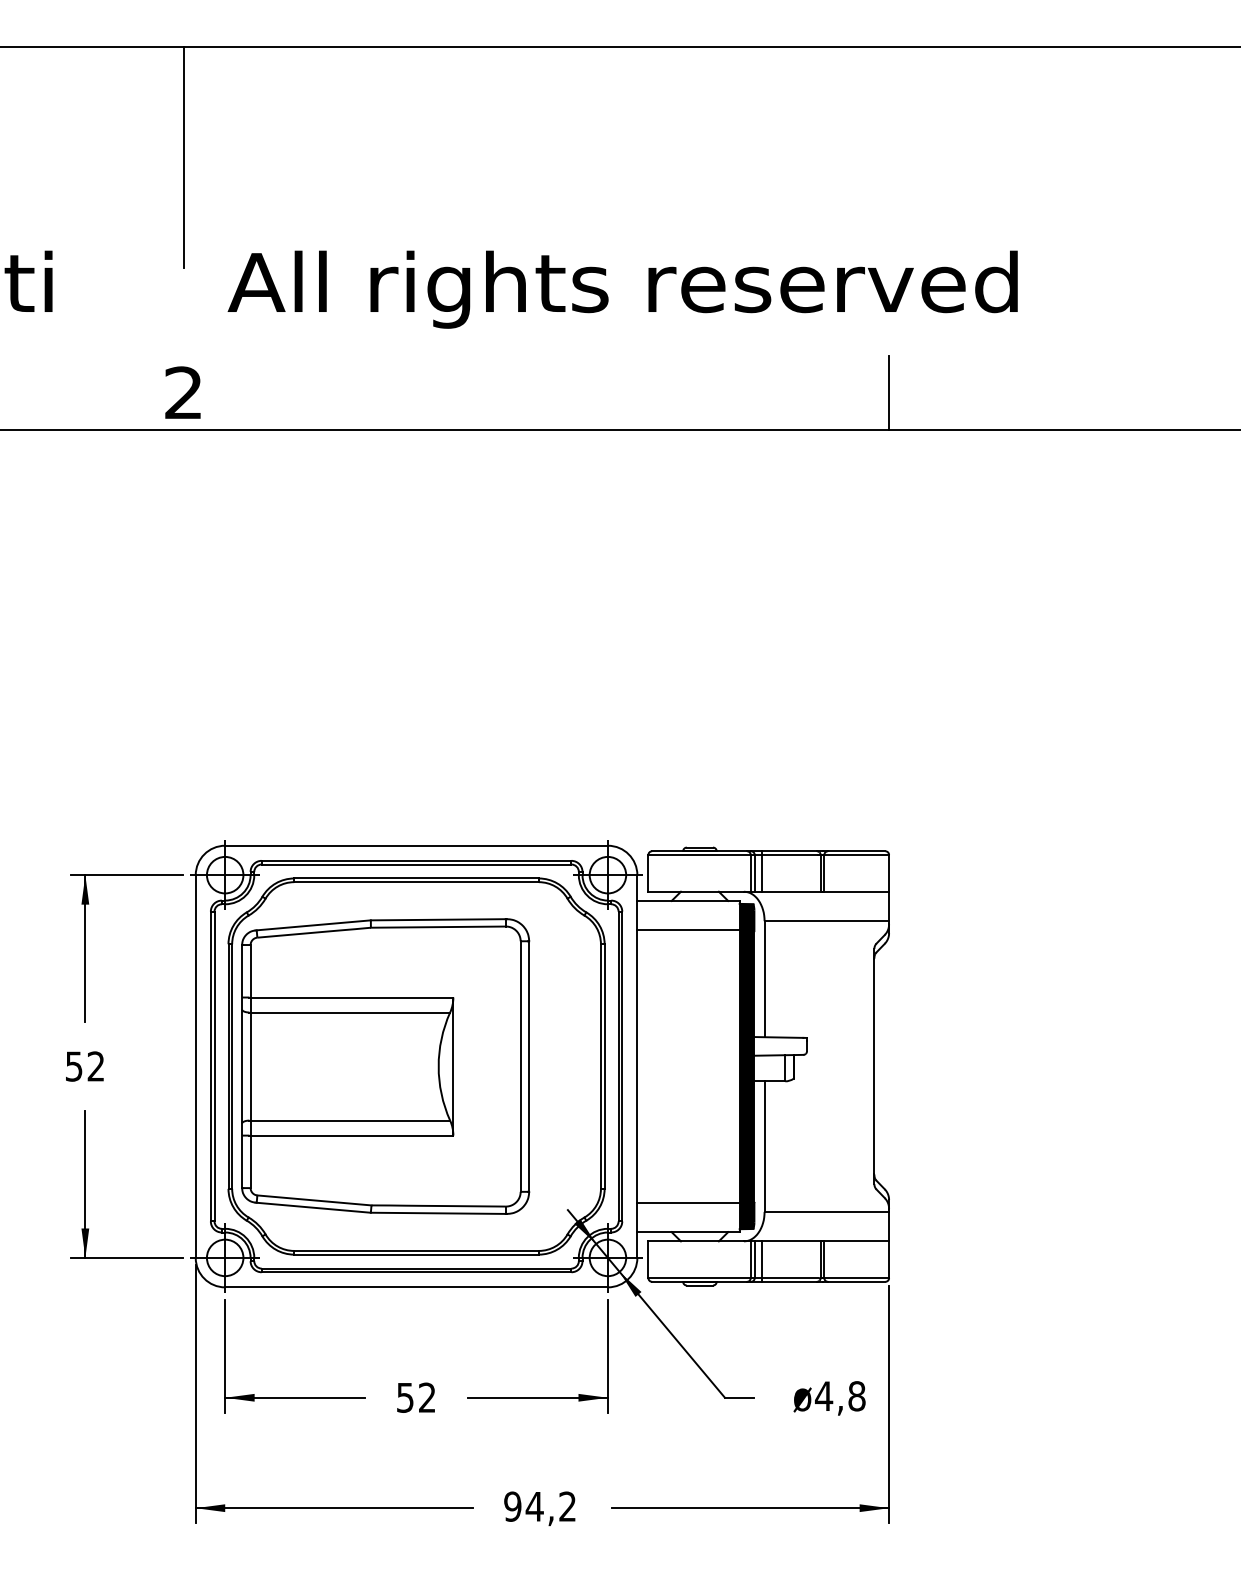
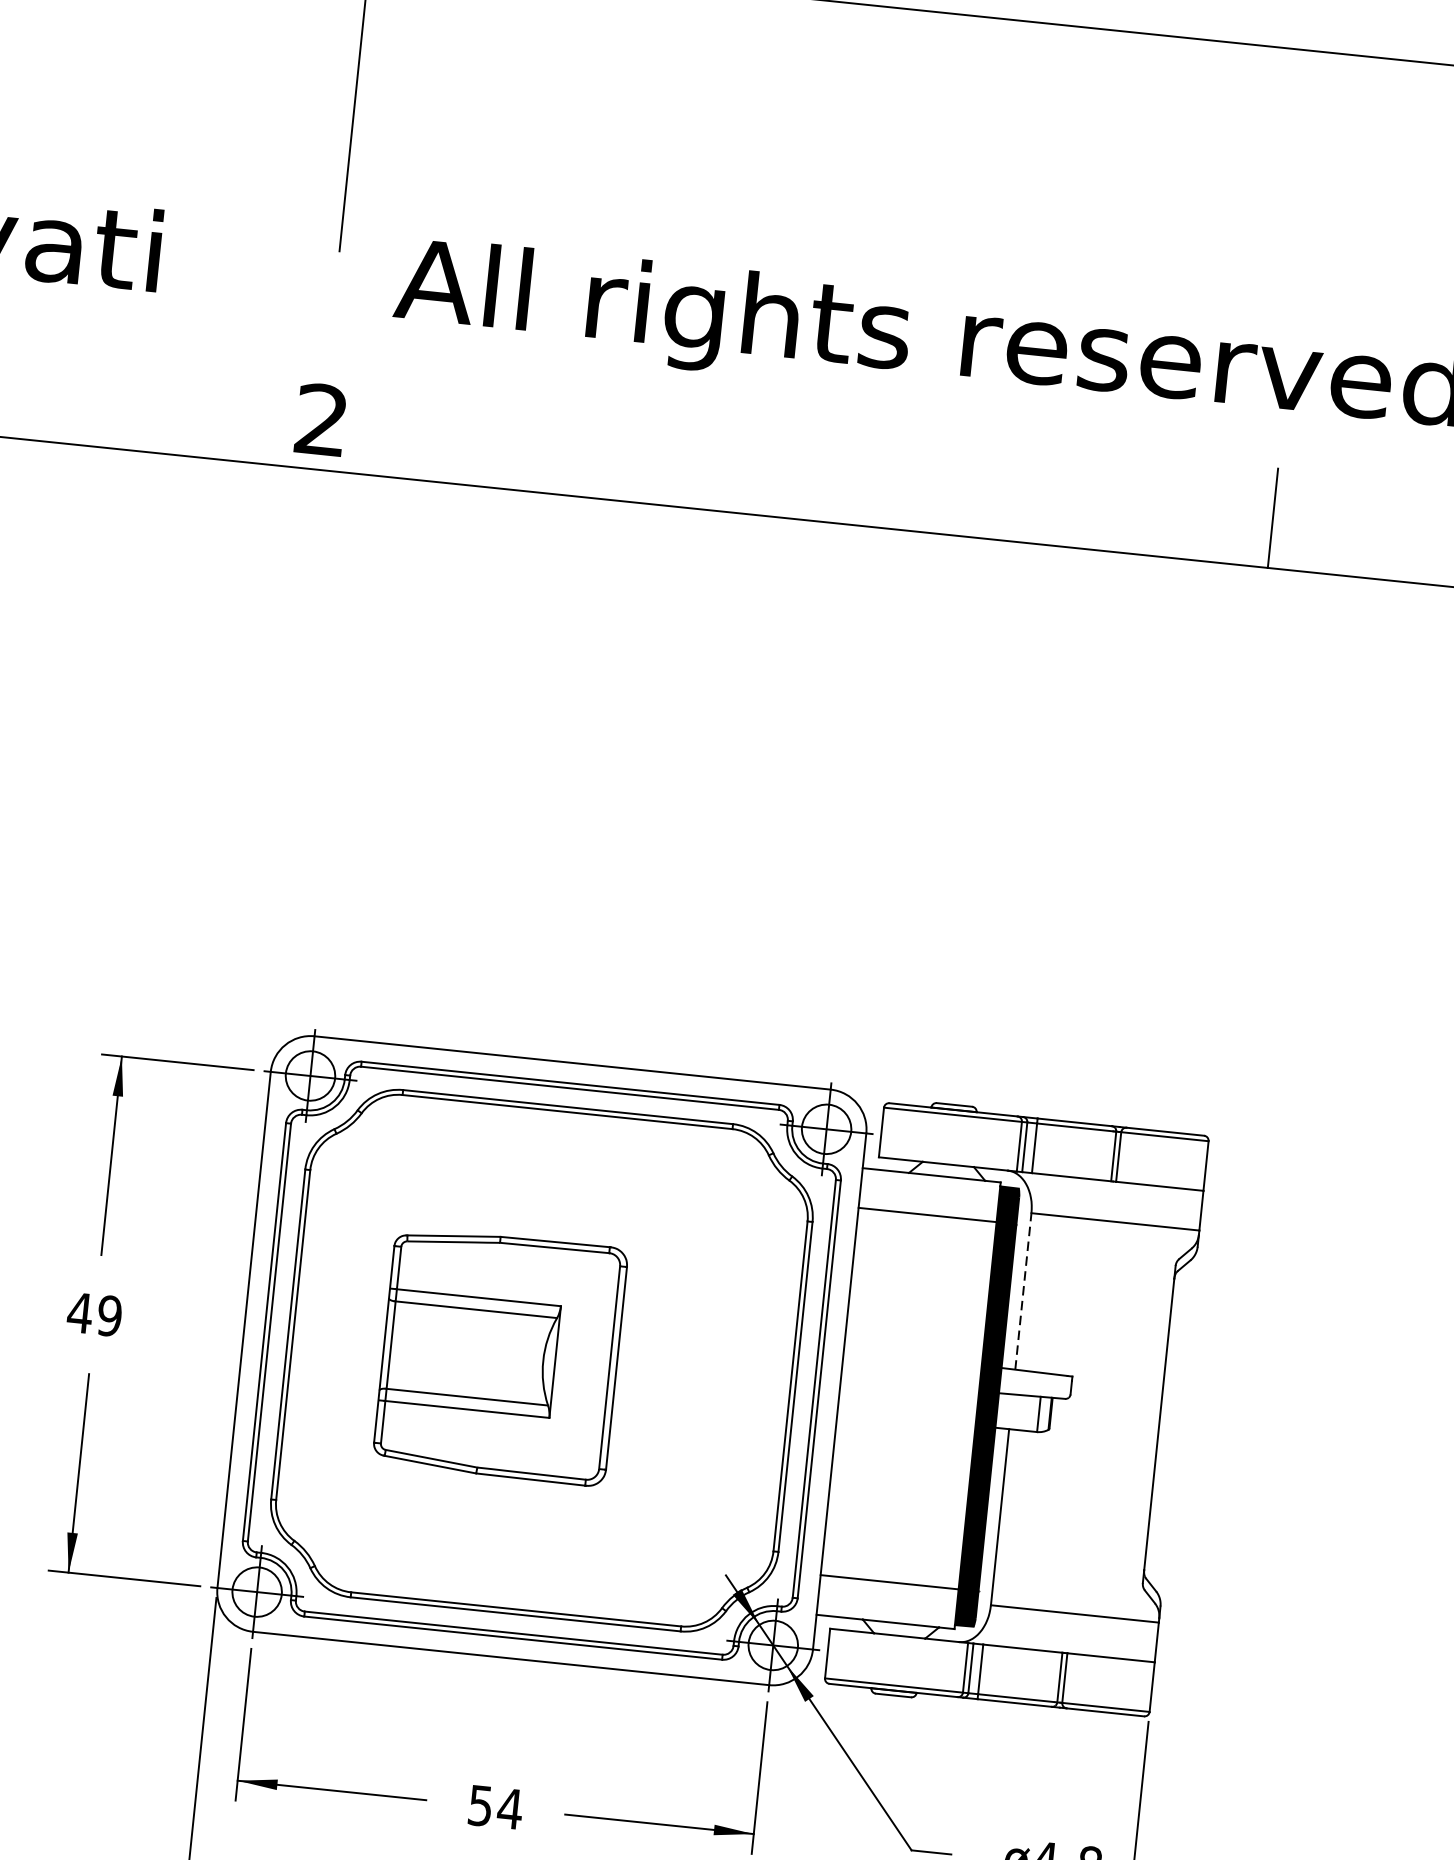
line: (764, 978) -> (1023, 1290), solid -> dashed
text: (84, 1066) -> (94, 1314), 52 -> 49
part: (385, 1066) -> (499, 1356), size x0.6
text: (427, 1397) -> (510, 1808), 52 -> 54

